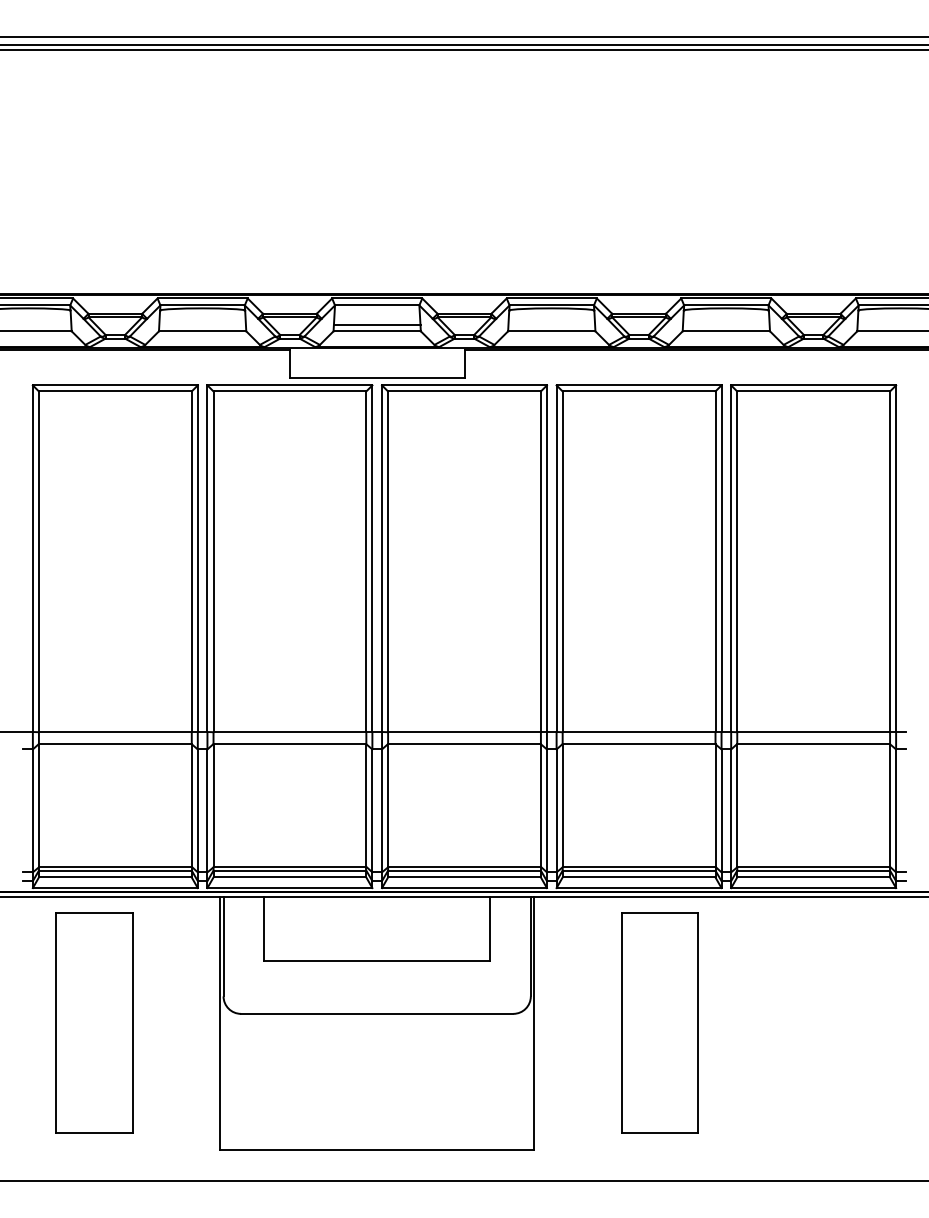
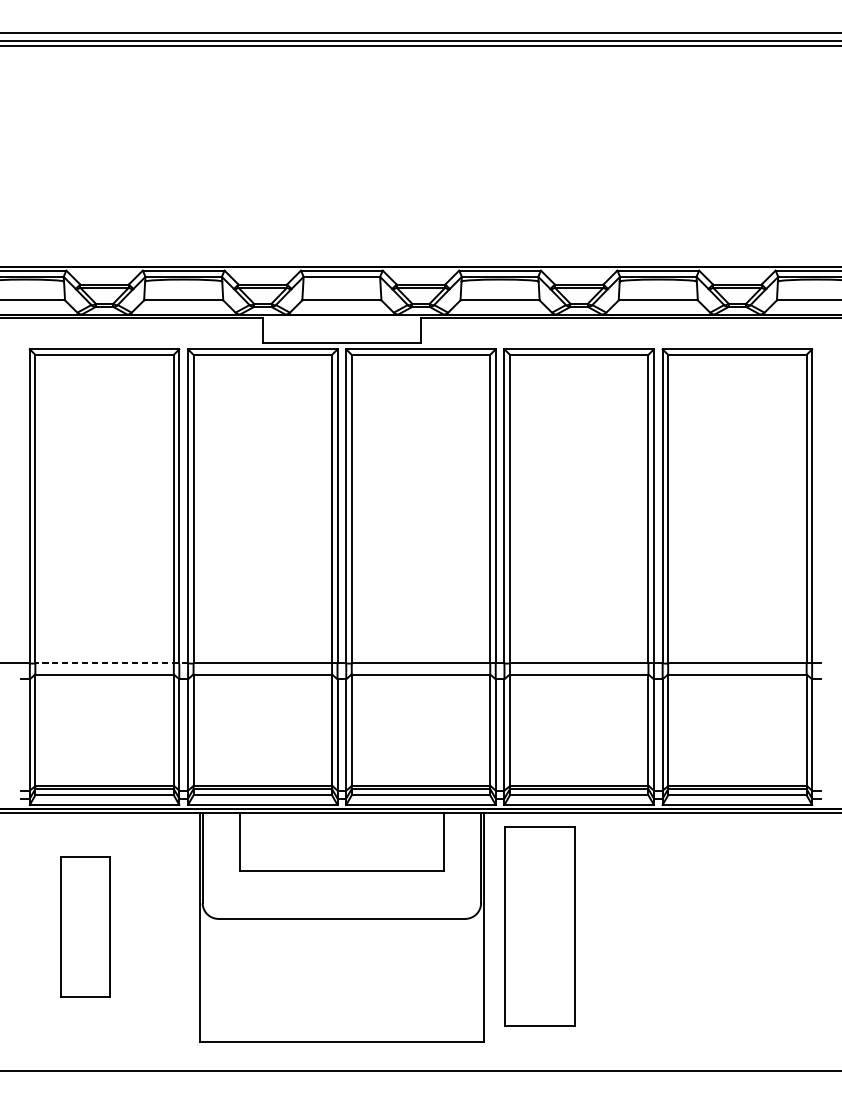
line: (376, 325) -> (341, 295), removed
line: (122, 732) -> (111, 663), solid -> dashed
part: (94, 1022) -> (85, 926), size x0.7
part: (659, 1022) -> (539, 926), moved

